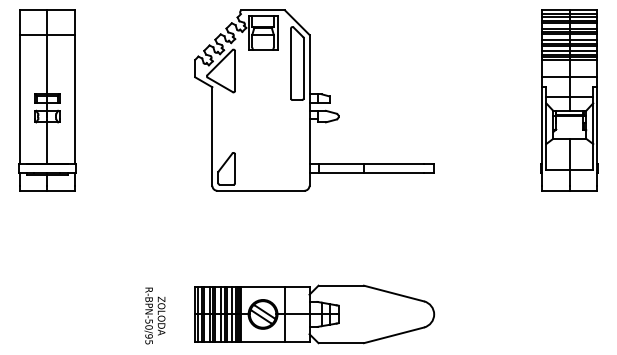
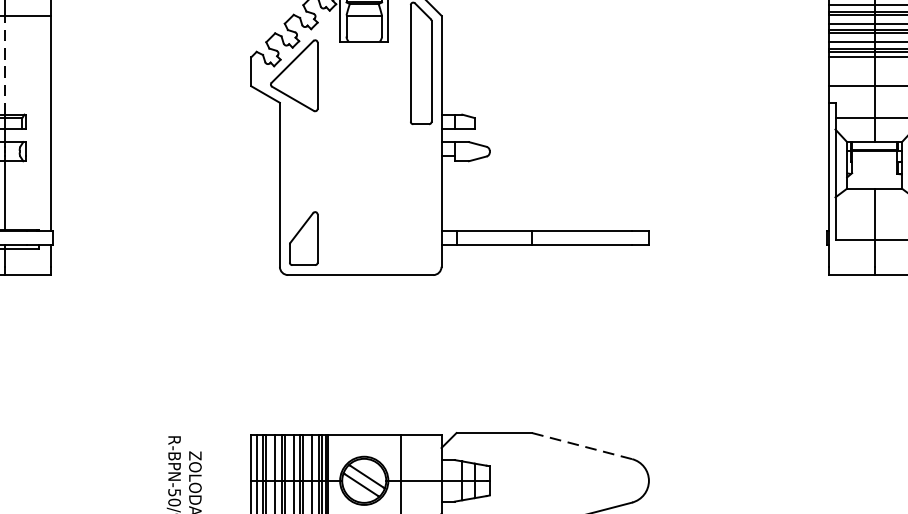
line: (47, 64) -> (5, 64), solid -> dashed
line: (394, 293) -> (582, 446), solid -> dashed

